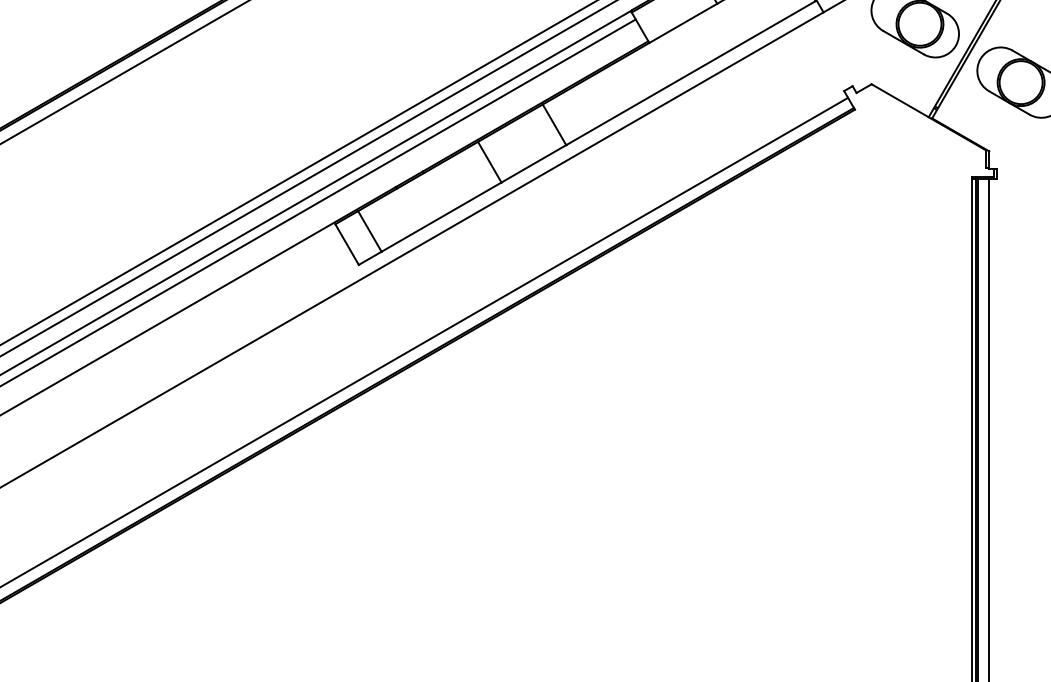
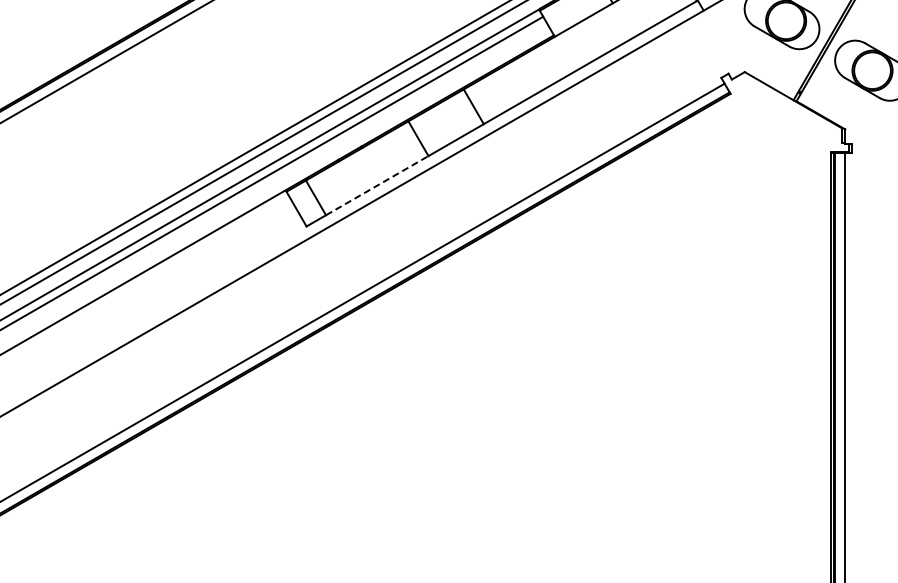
line: (441, 216) -> (377, 185), solid -> dashed

